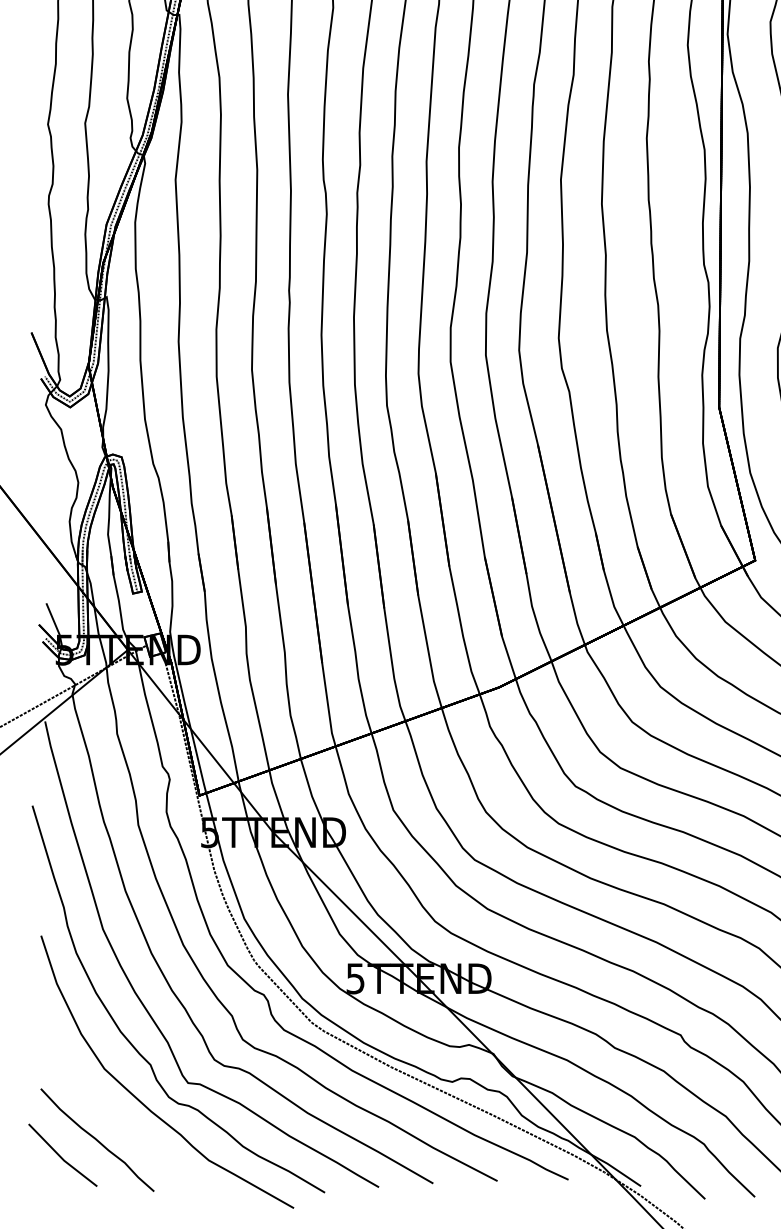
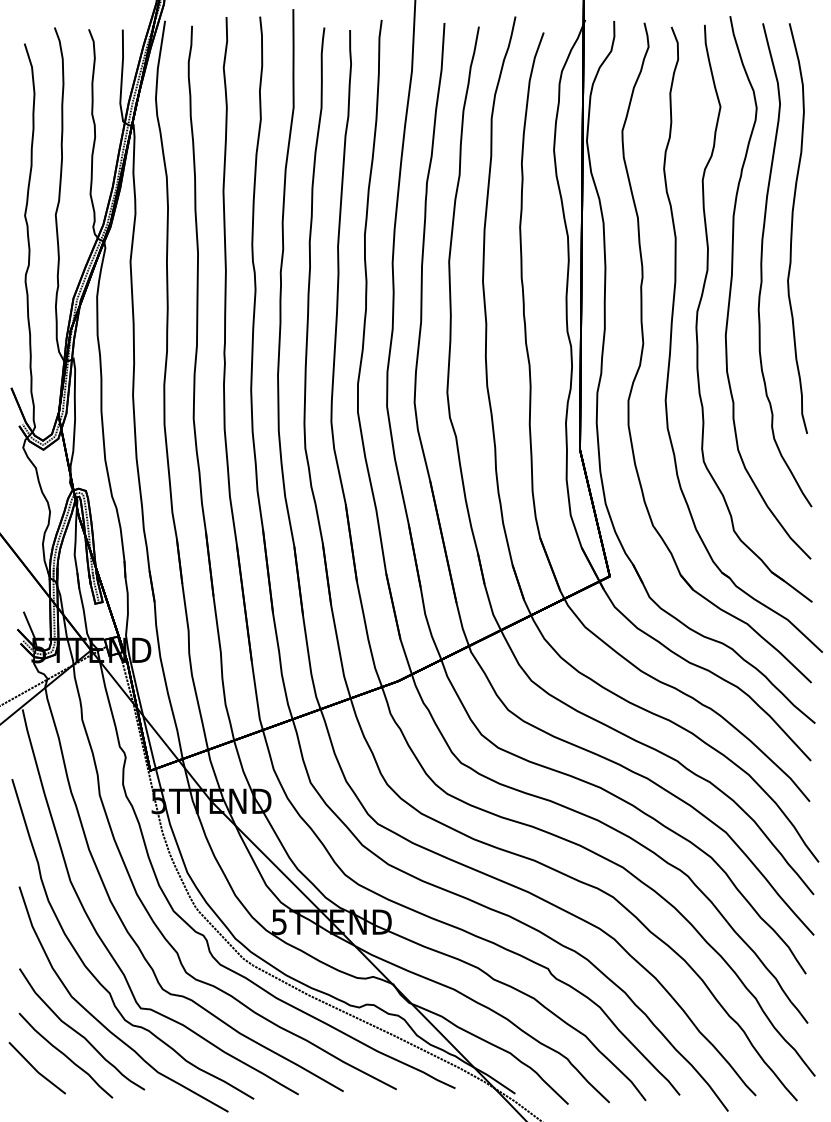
part: (117, 1108) -> (82, 1029), added

